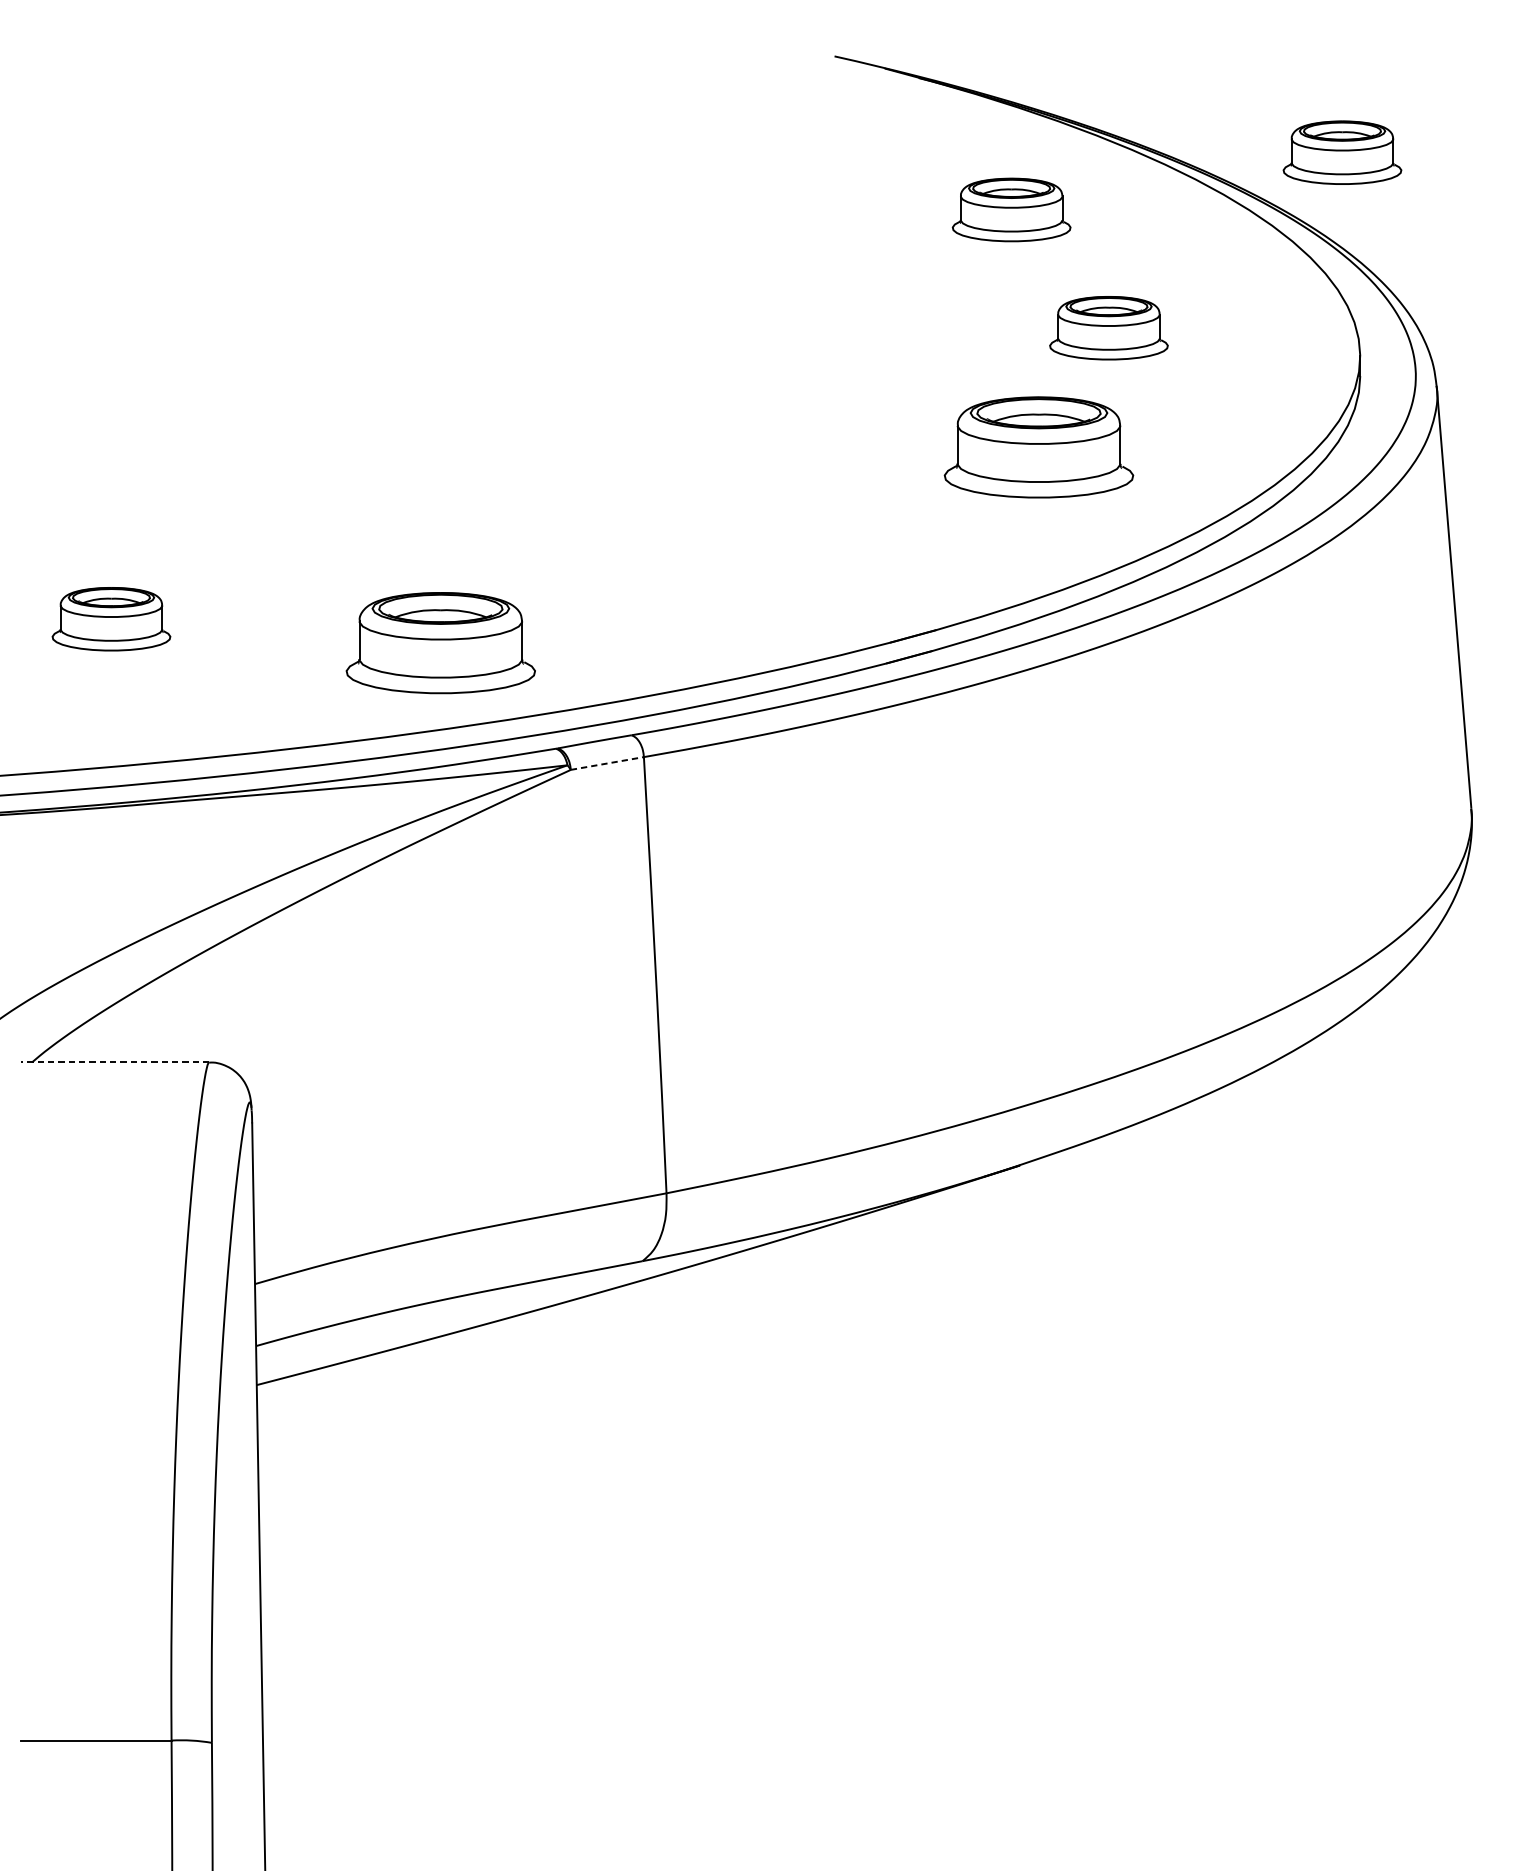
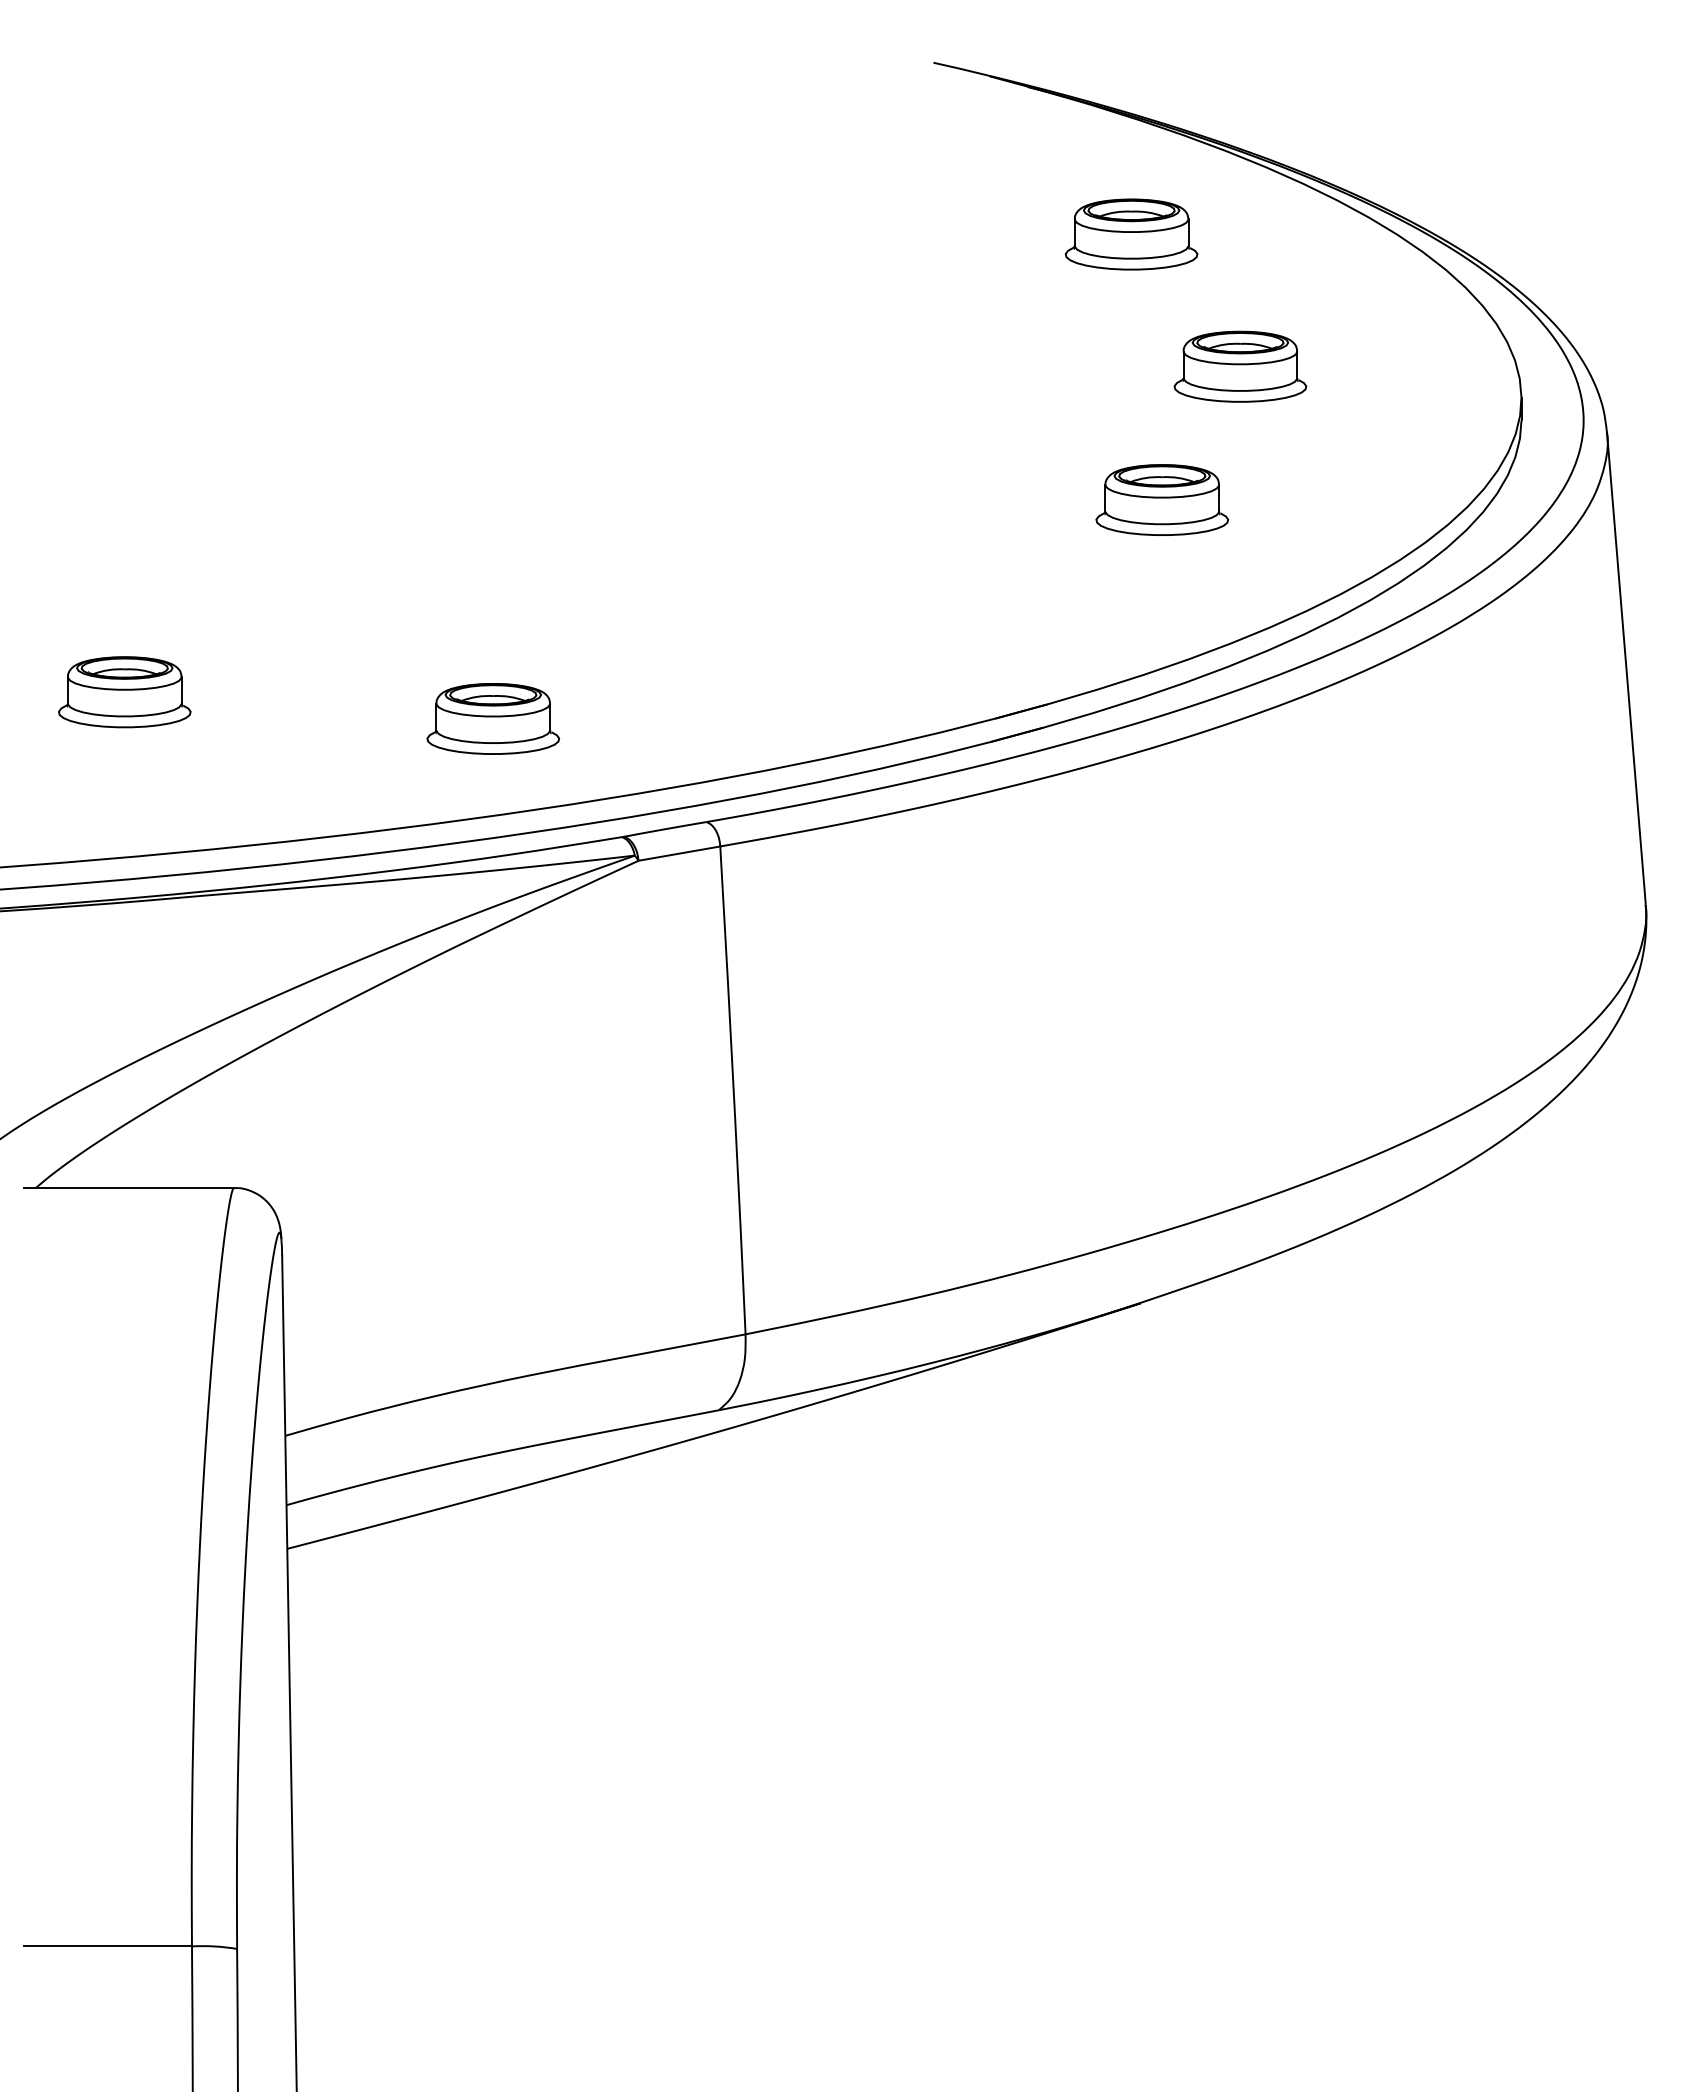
part: (1342, 152) -> (1501, 170), removed
part: (1039, 446) -> (1162, 499), size x0.62
part: (441, 642) -> (493, 718), size x0.62
line: (607, 763) -> (679, 853), dashed -> solid
line: (114, 1062) -> (128, 1187), dashed -> solid

